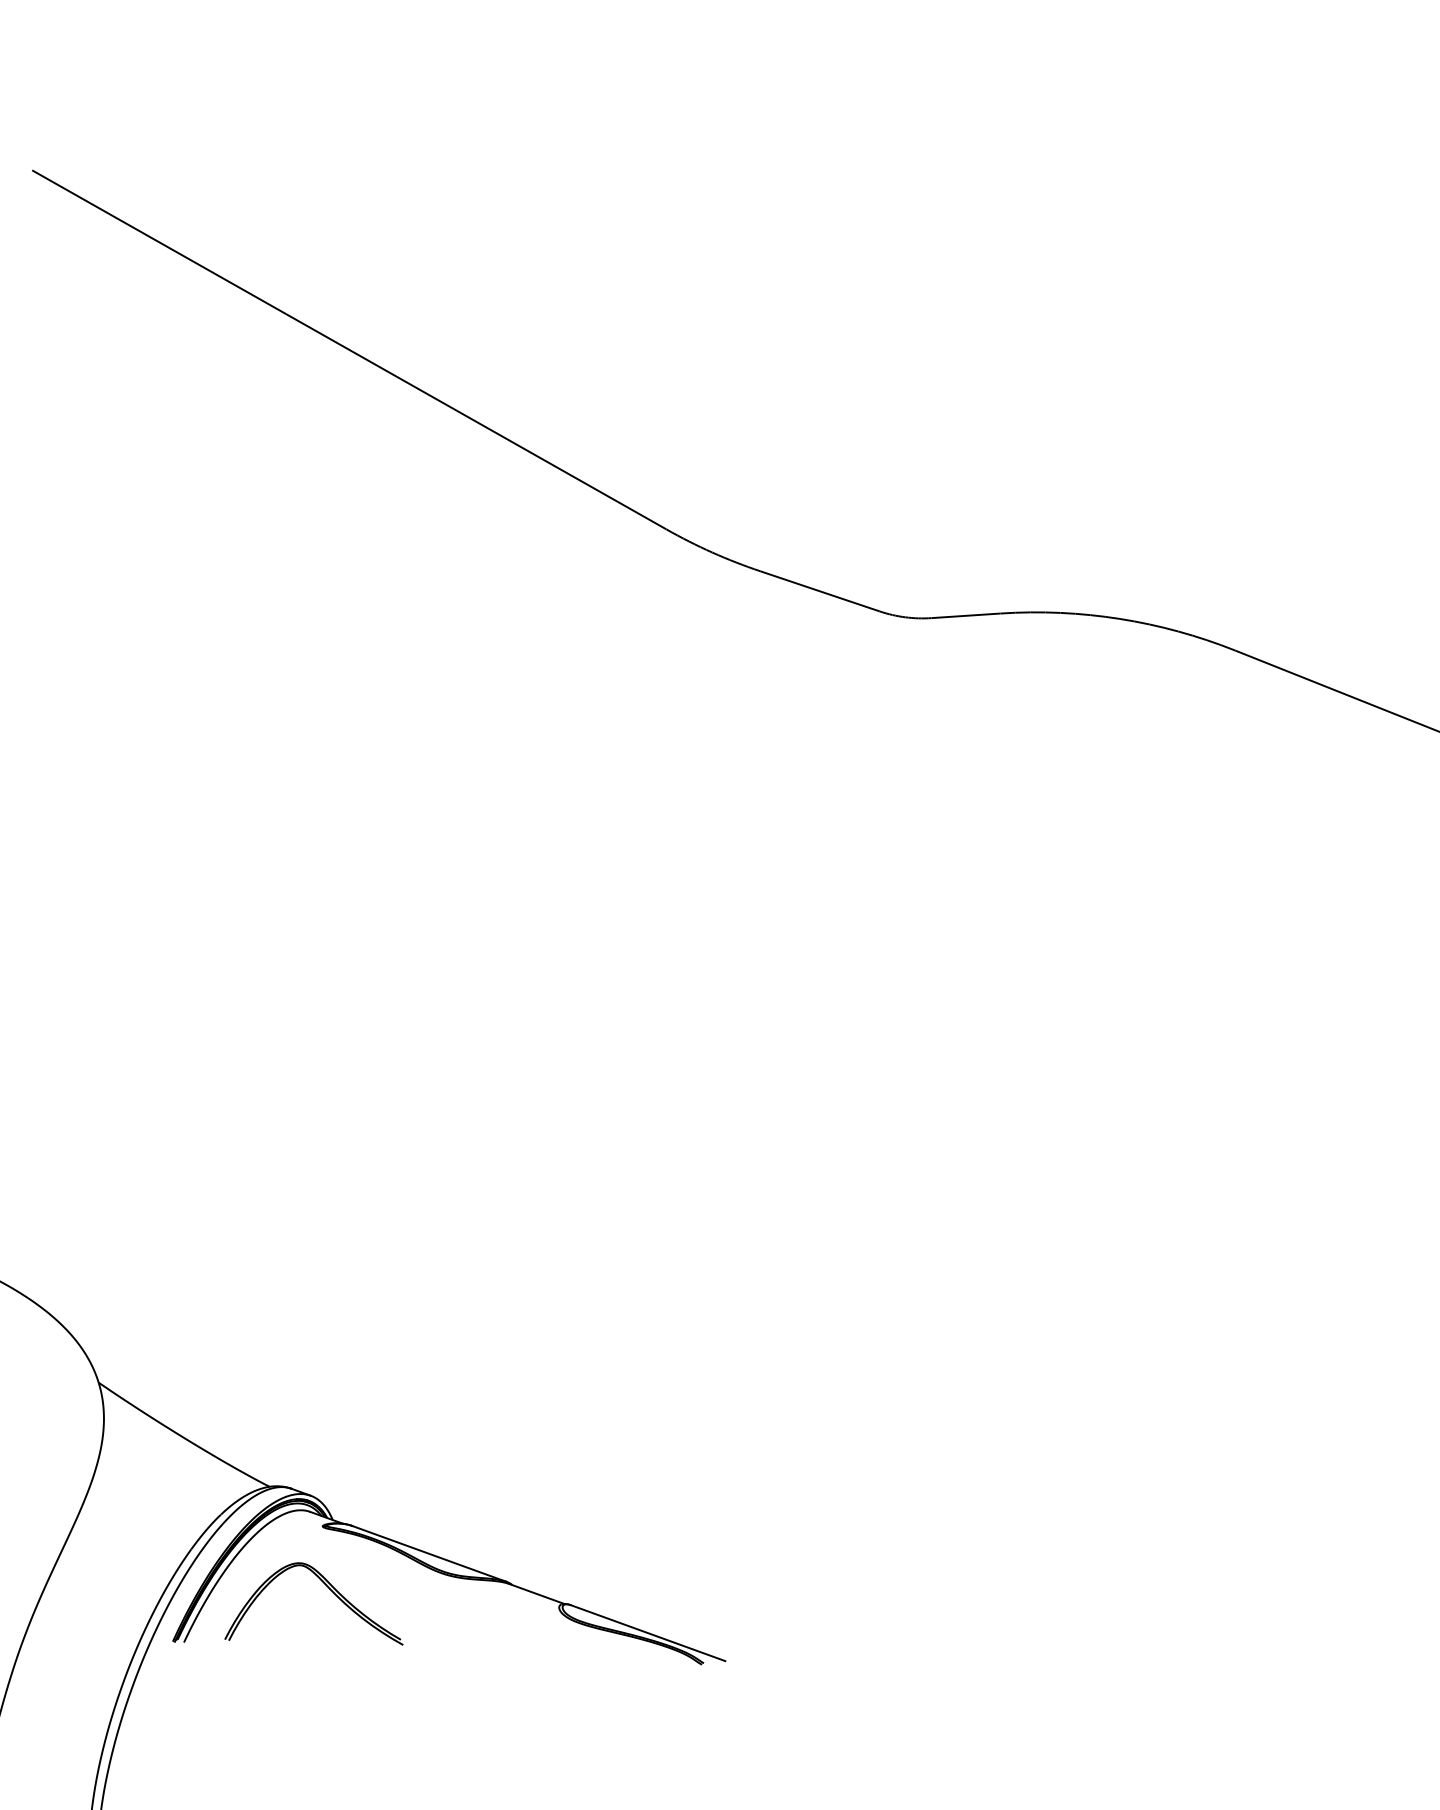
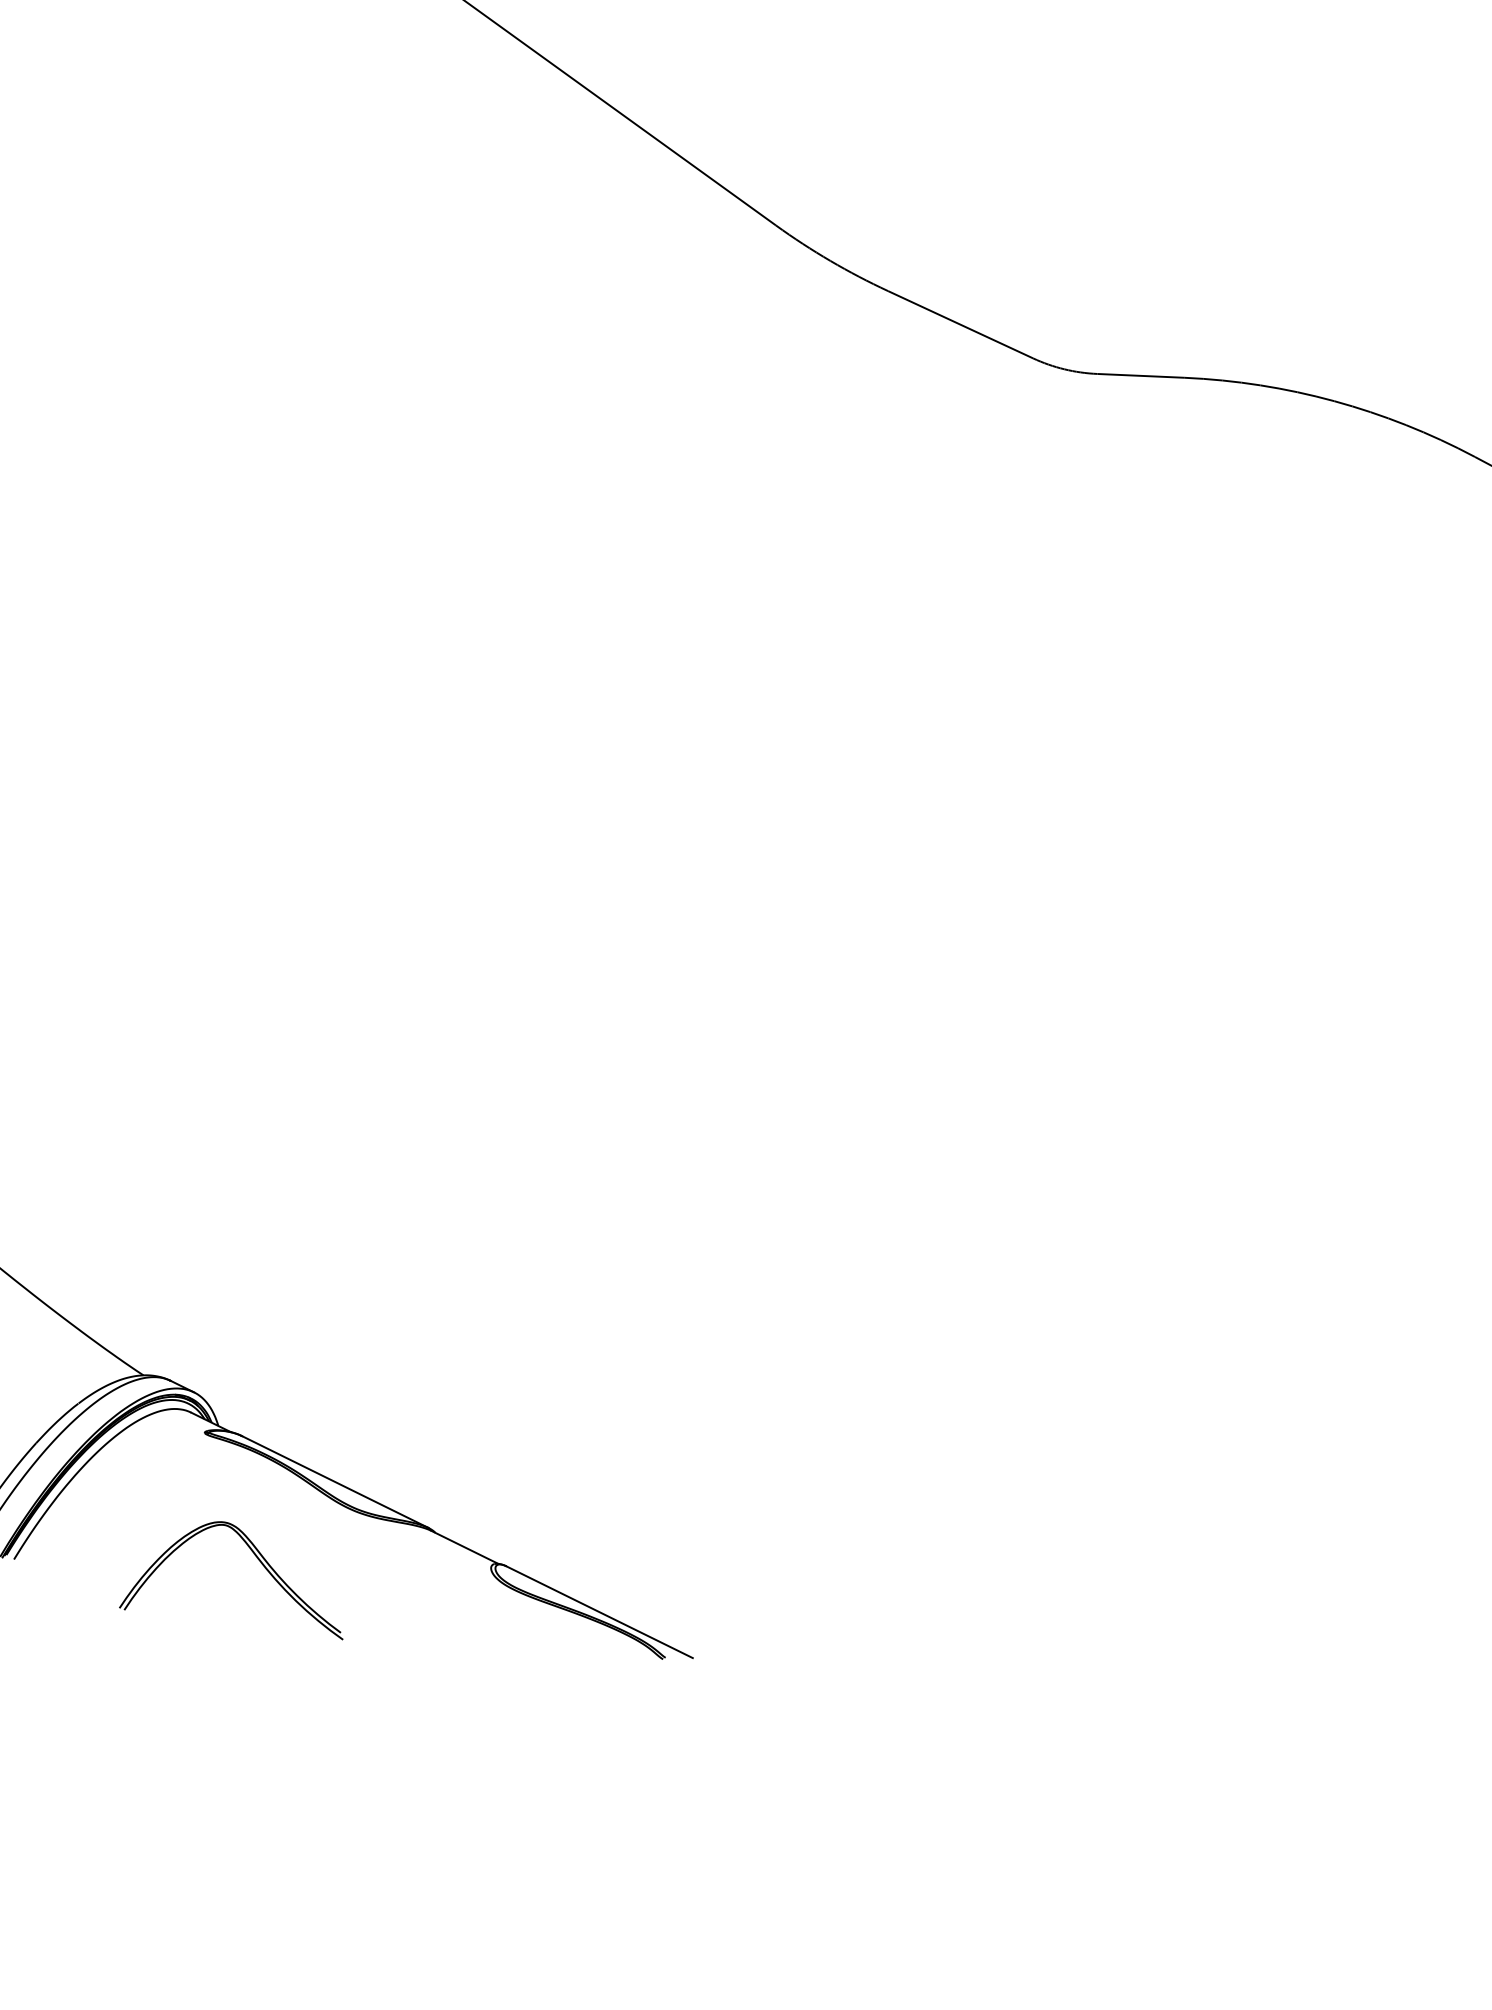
part: (328, 1588) -> (256, 1558), moved

